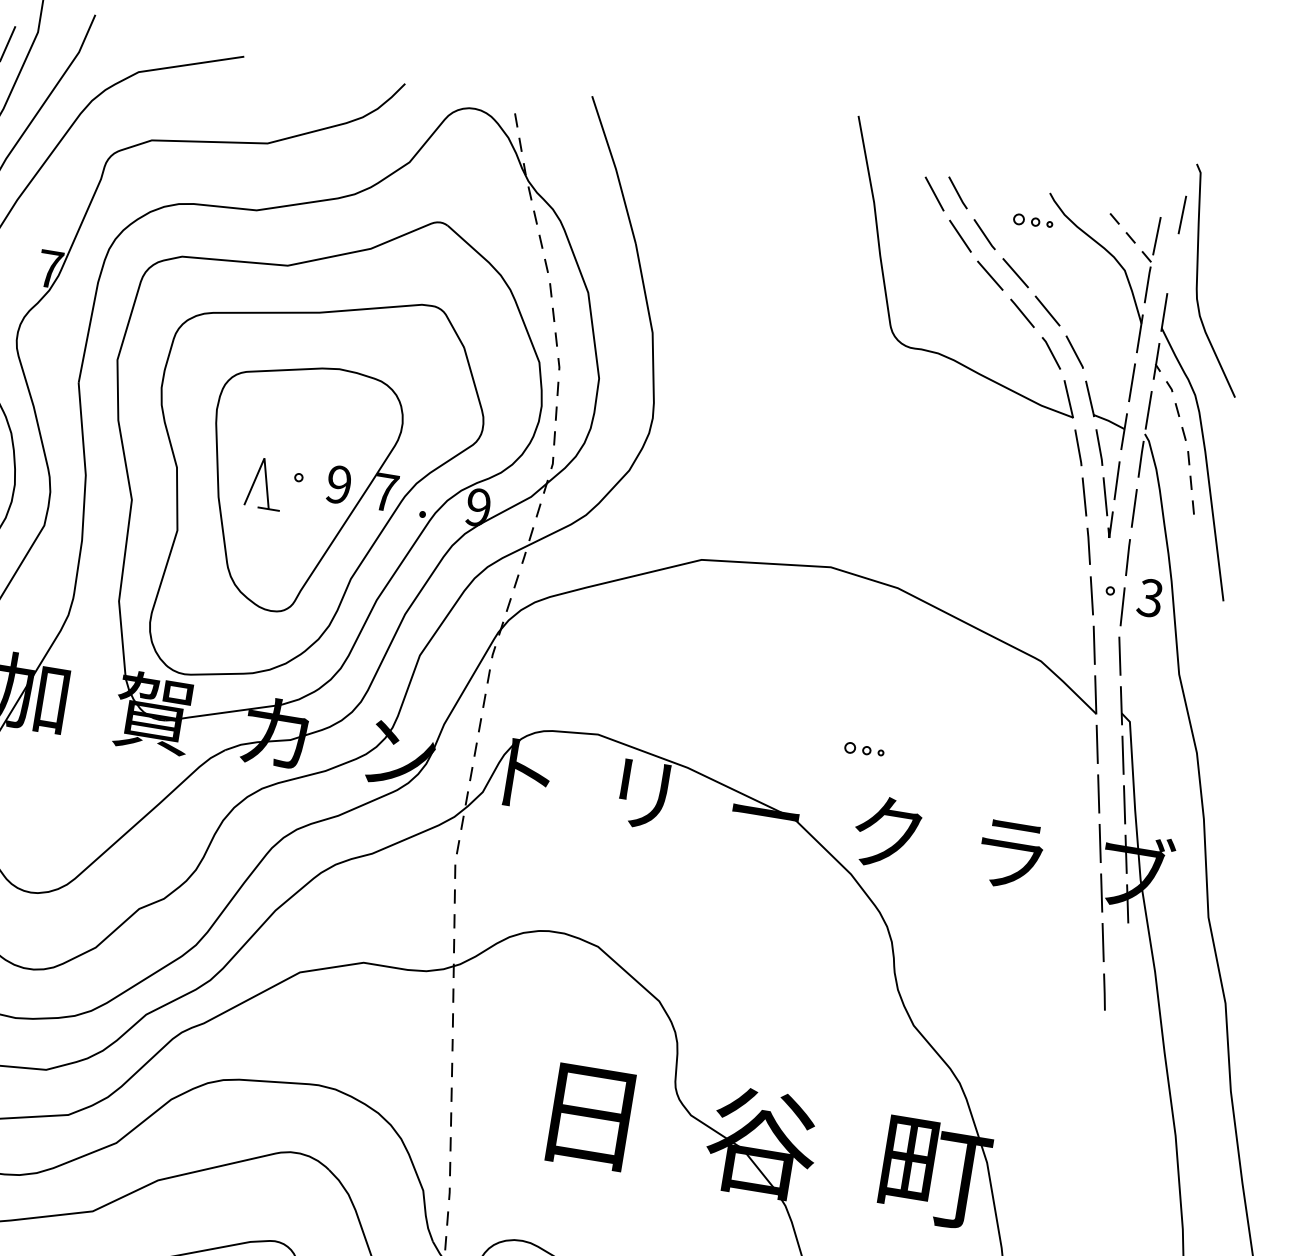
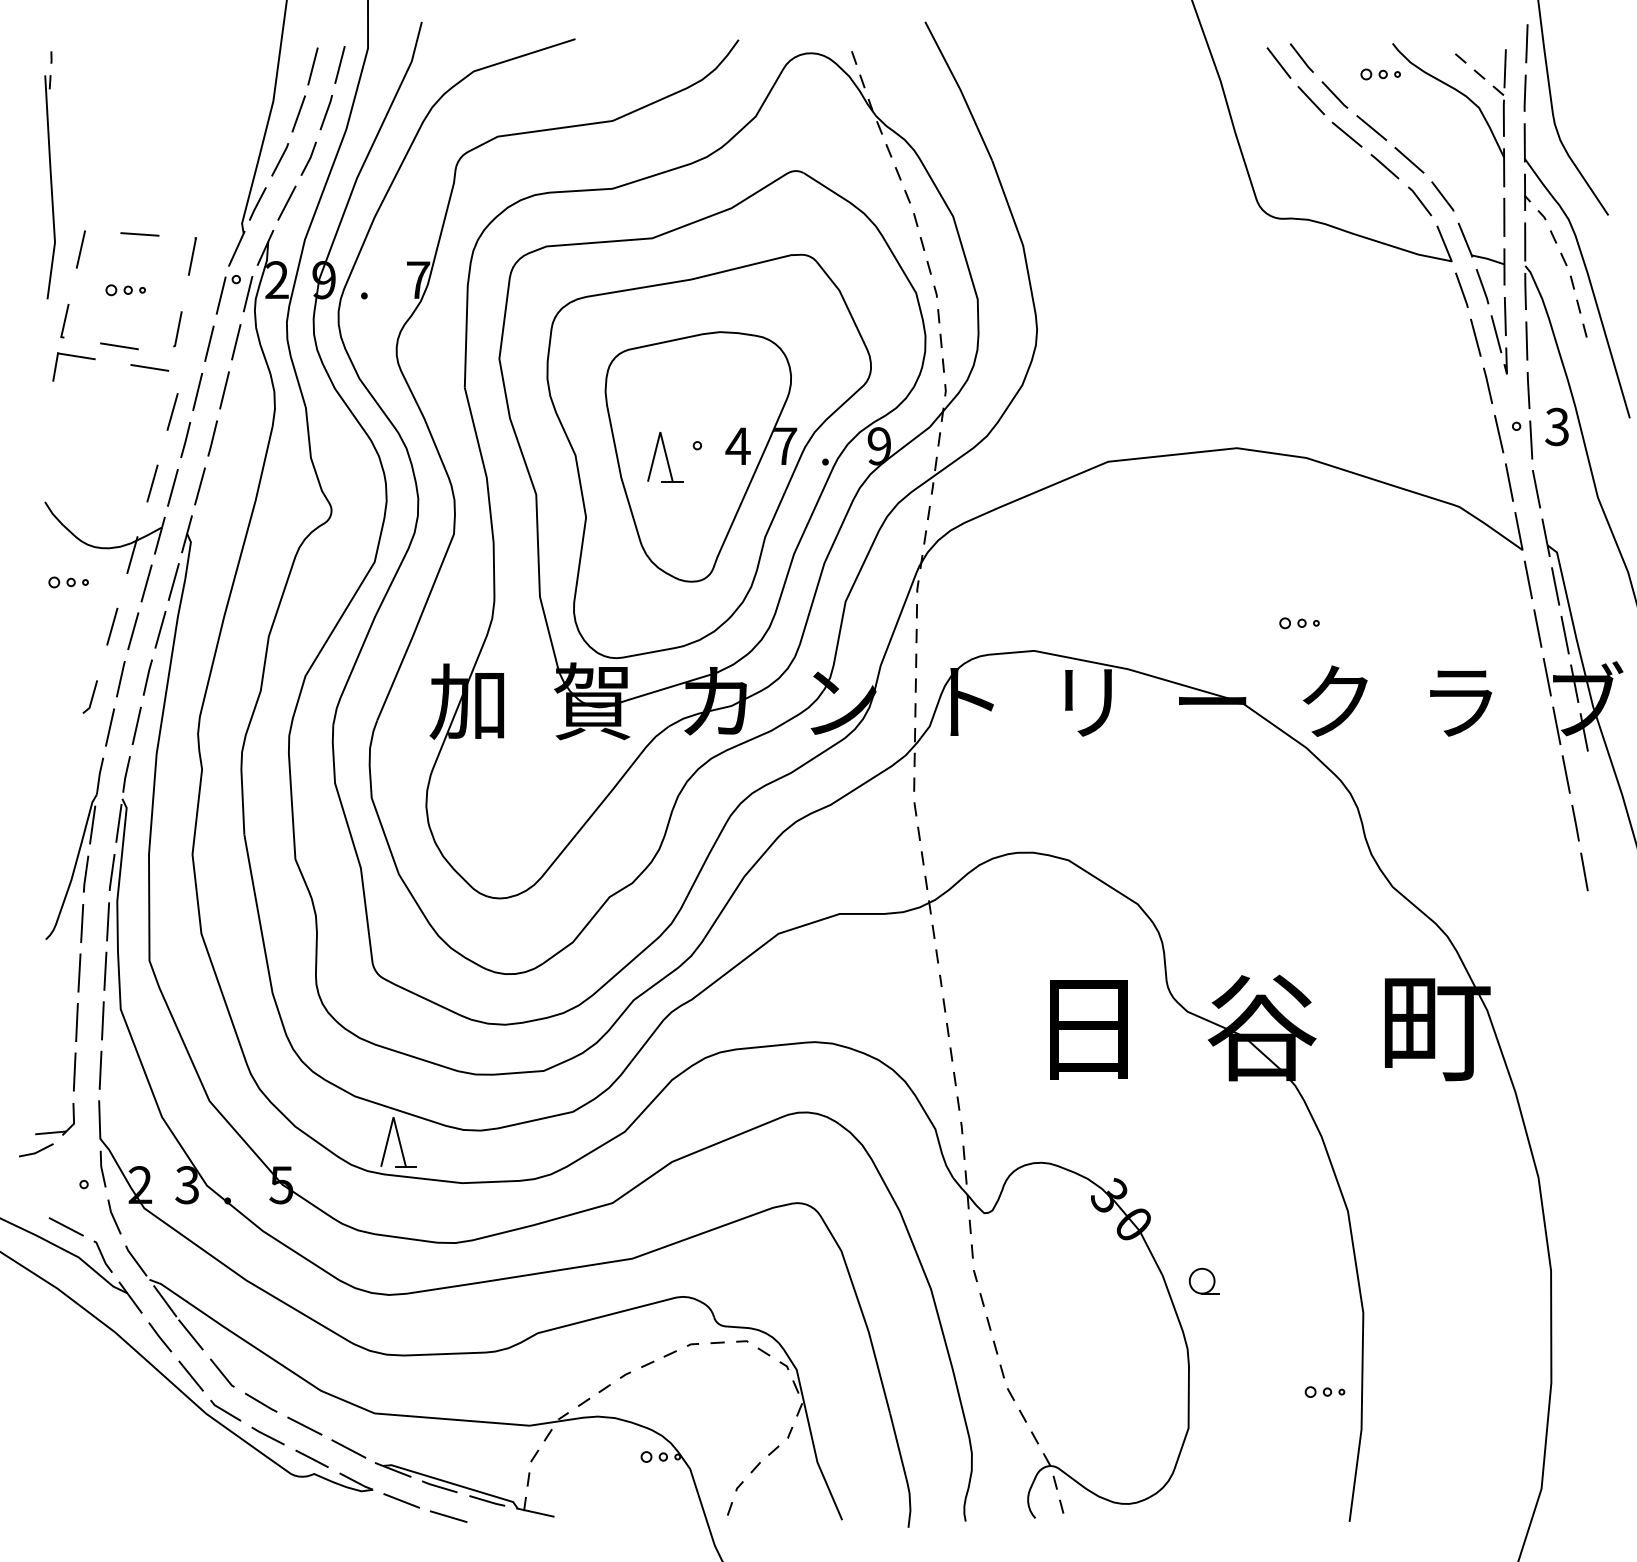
line: (1172, 262) -> (1524, 92), added
text: (338, 484) -> (737, 446), 9 -> 4
line: (1105, 1041) -> (1584, 871), added

